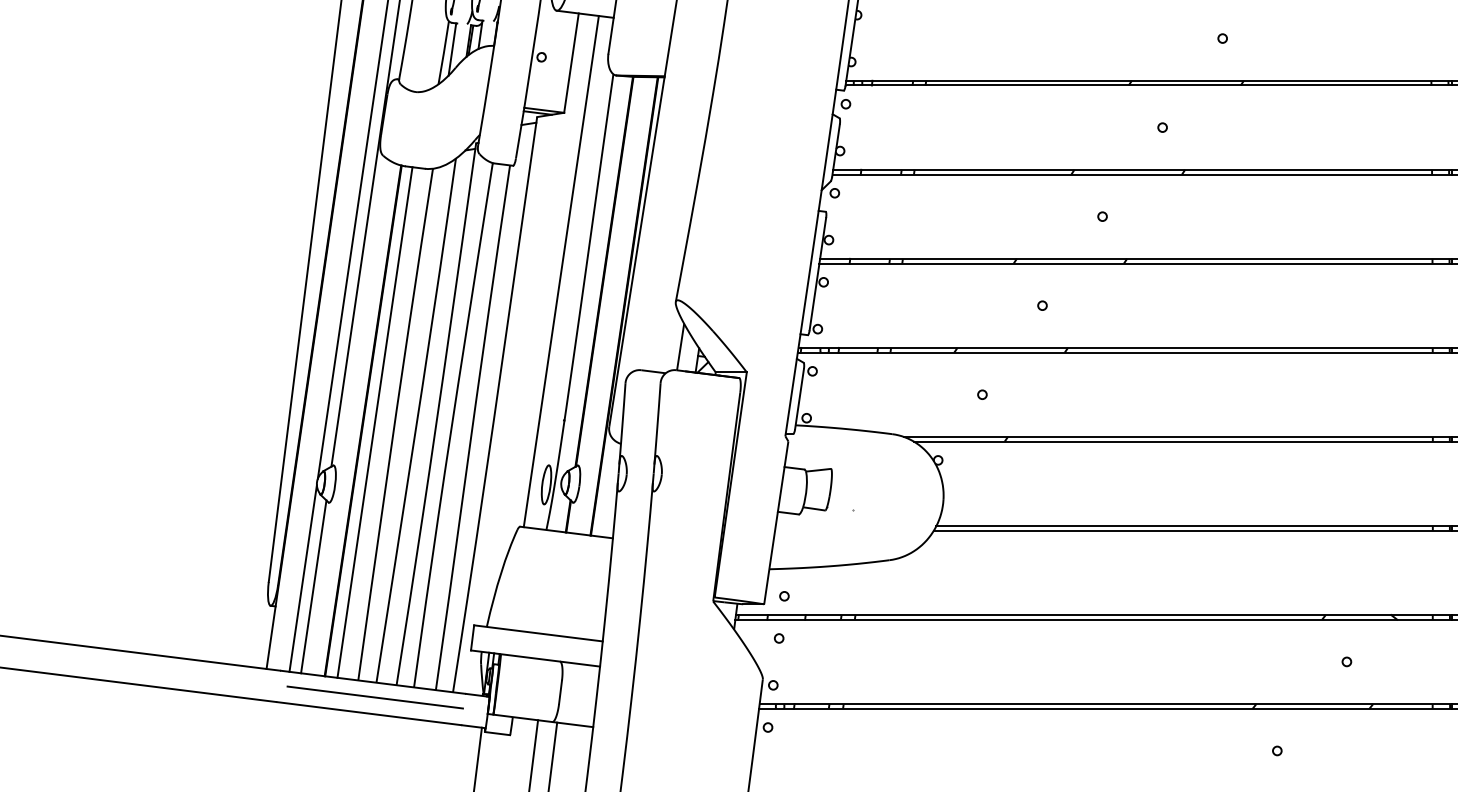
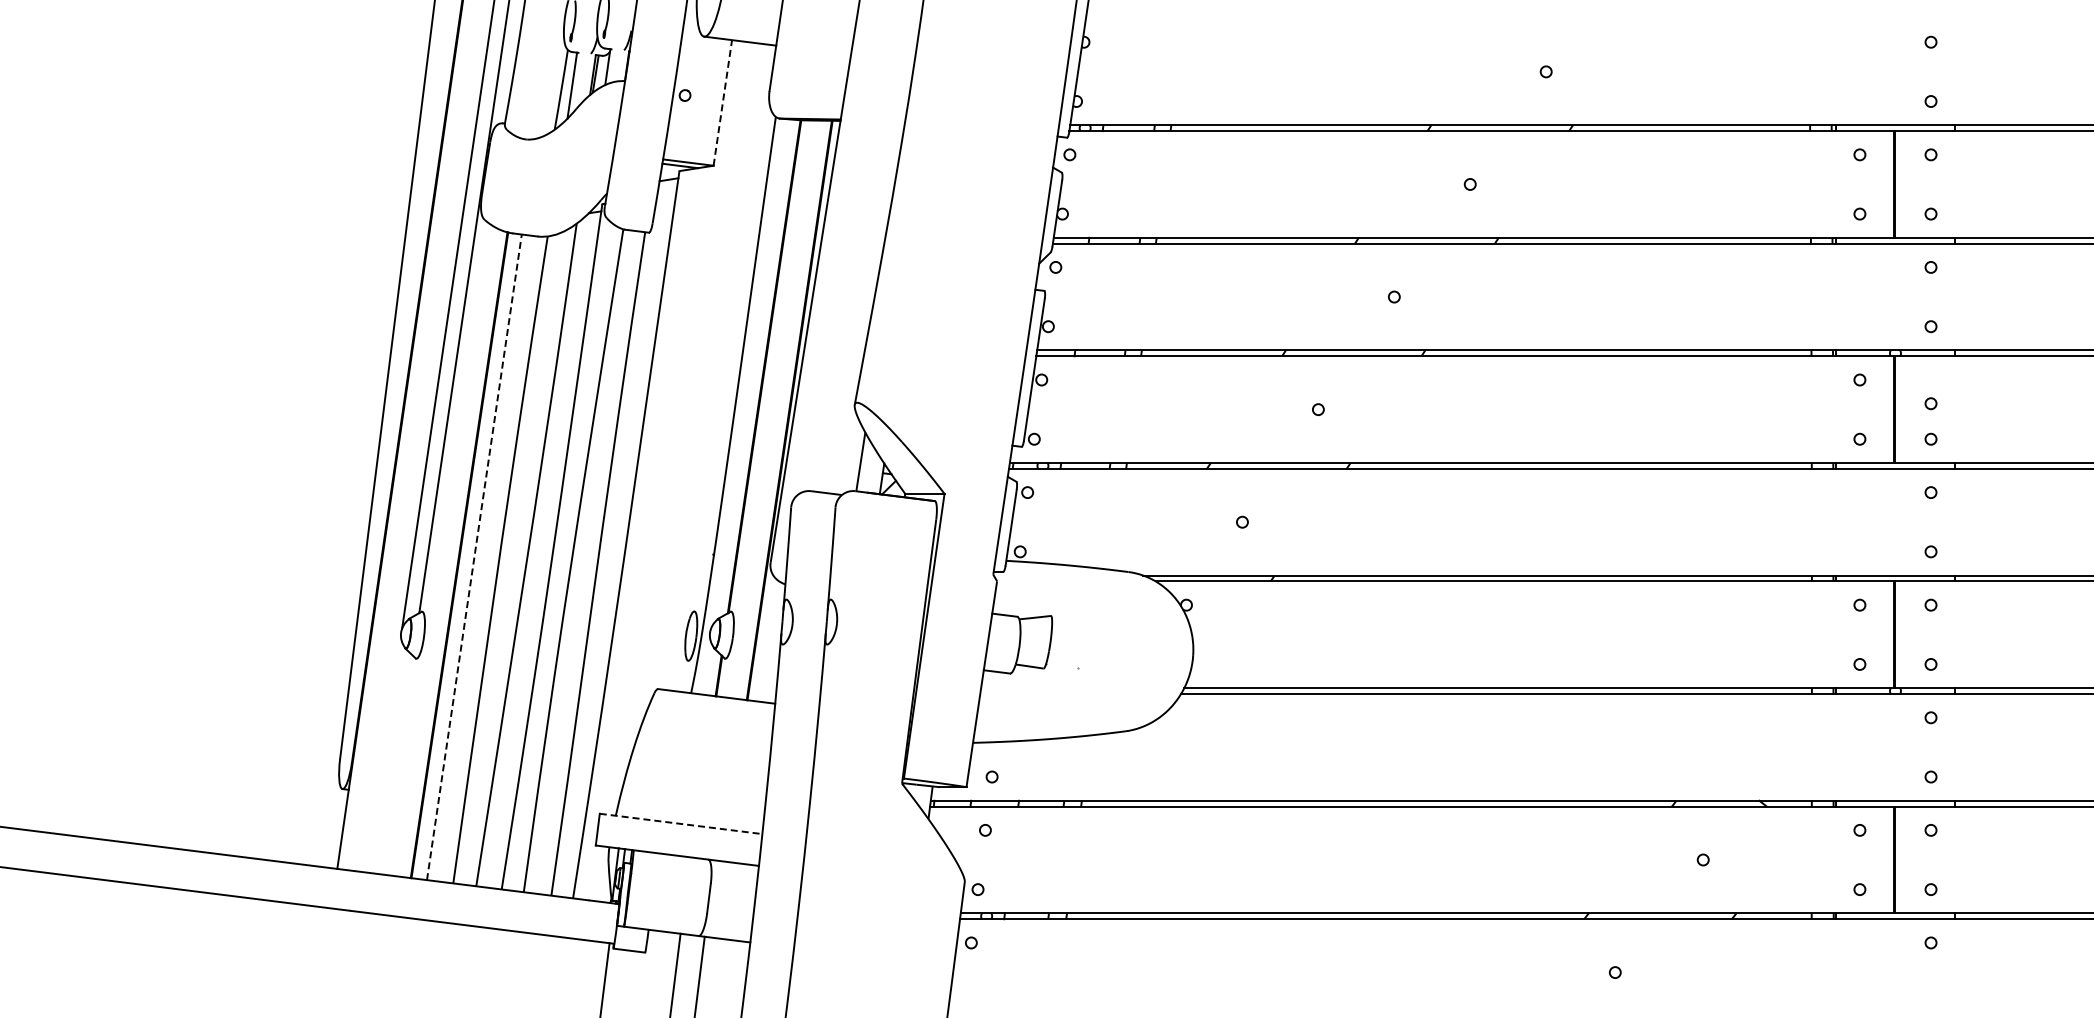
line: (571, 62) -> (722, 102), solid -> dashed
line: (560, 271) -> (709, 366), removed
line: (375, 421) -> (474, 556), solid -> dashed
line: (303, 578) -> (383, 754), removed
line: (313, 586) -> (396, 764), removed
line: (538, 633) -> (681, 823), solid -> dashed
line: (375, 697) -> (474, 904), removed

